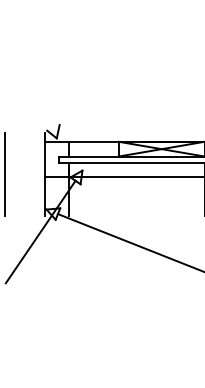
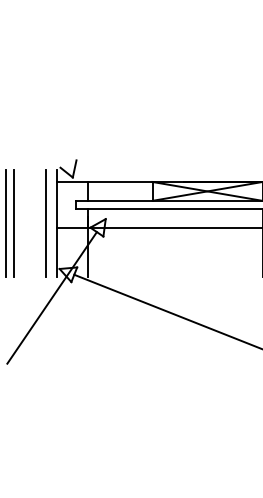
line: (11, 173) -> (14, 222), added
line: (35, 173) -> (45, 222), added

